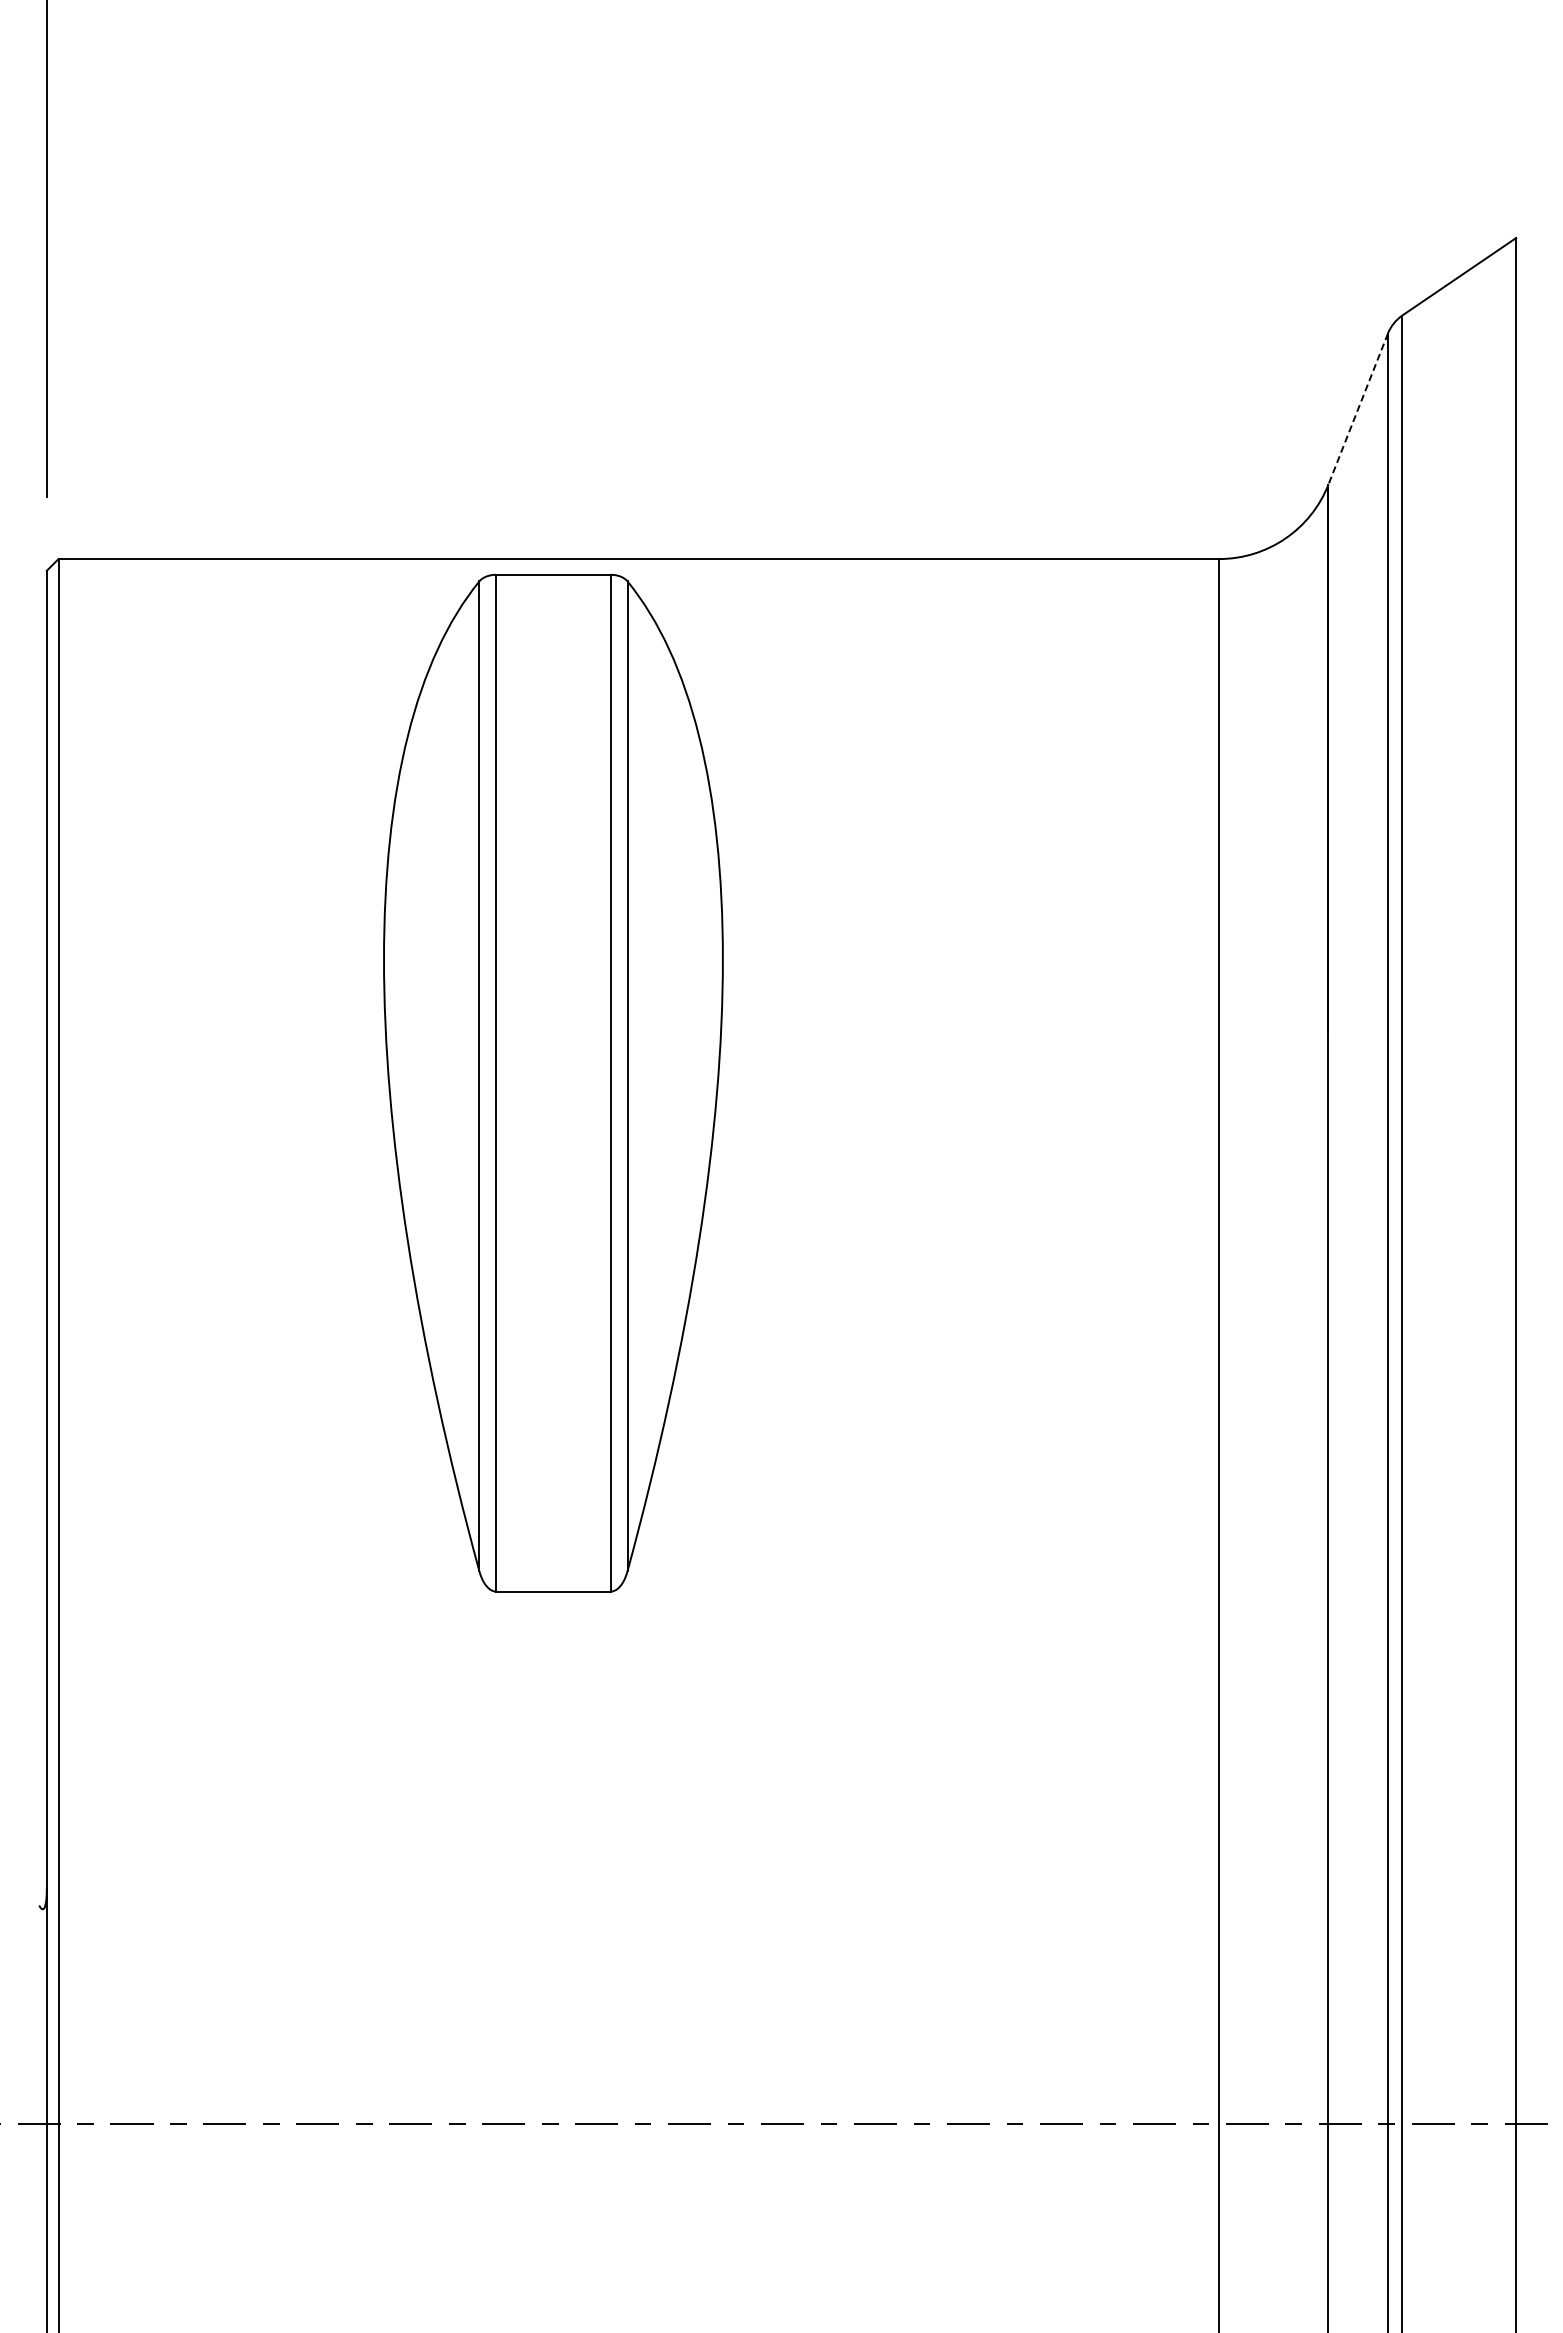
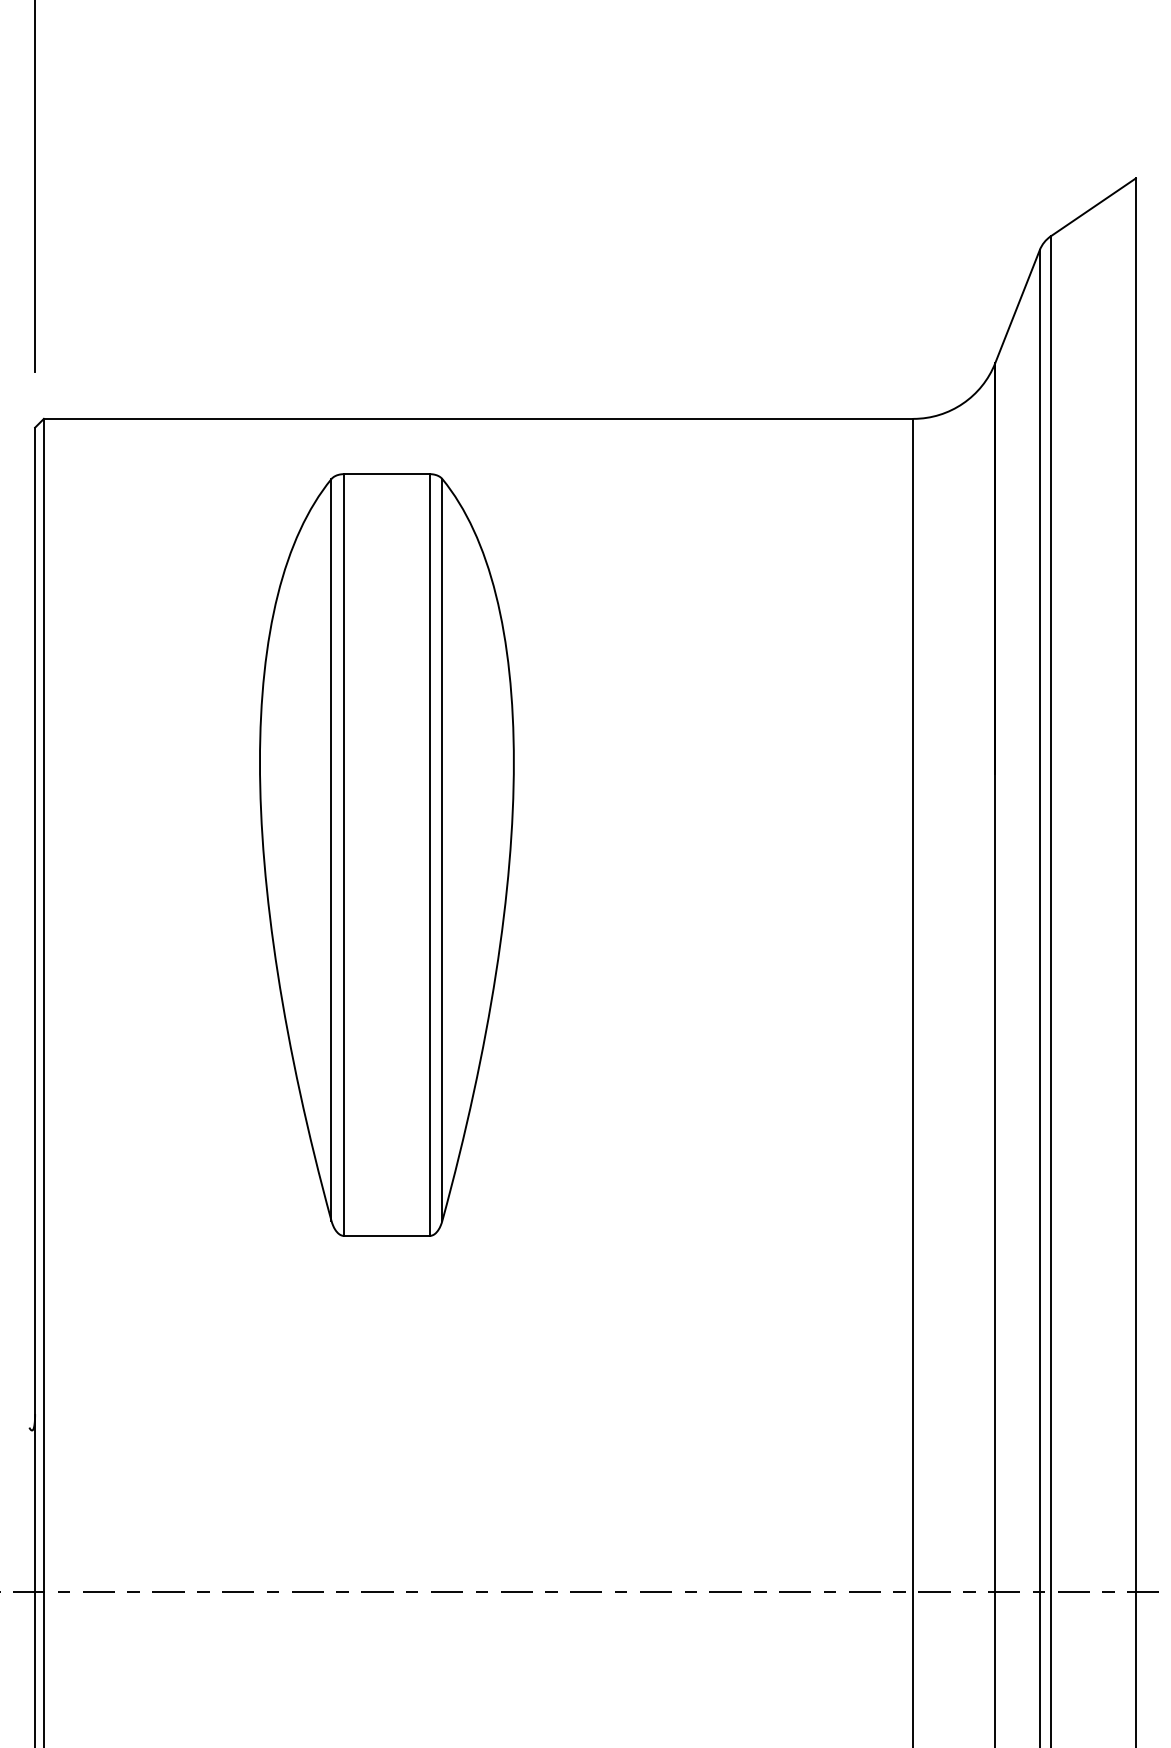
line: (1358, 409) -> (1017, 306), dashed -> solid
part: (553, 1082) -> (386, 854), moved

